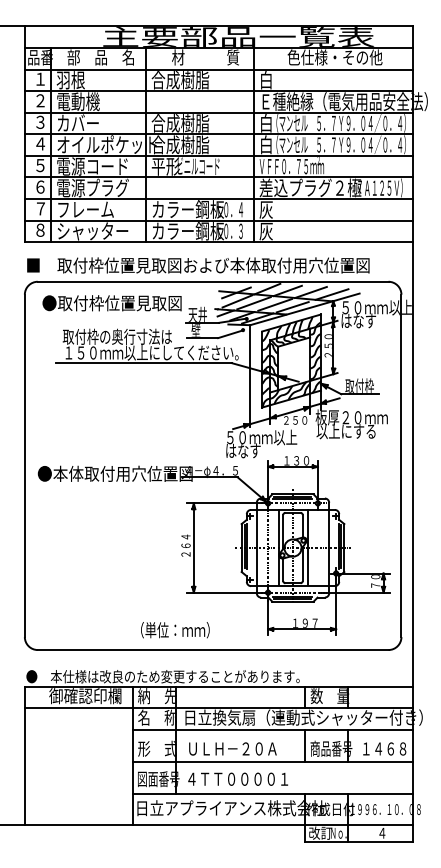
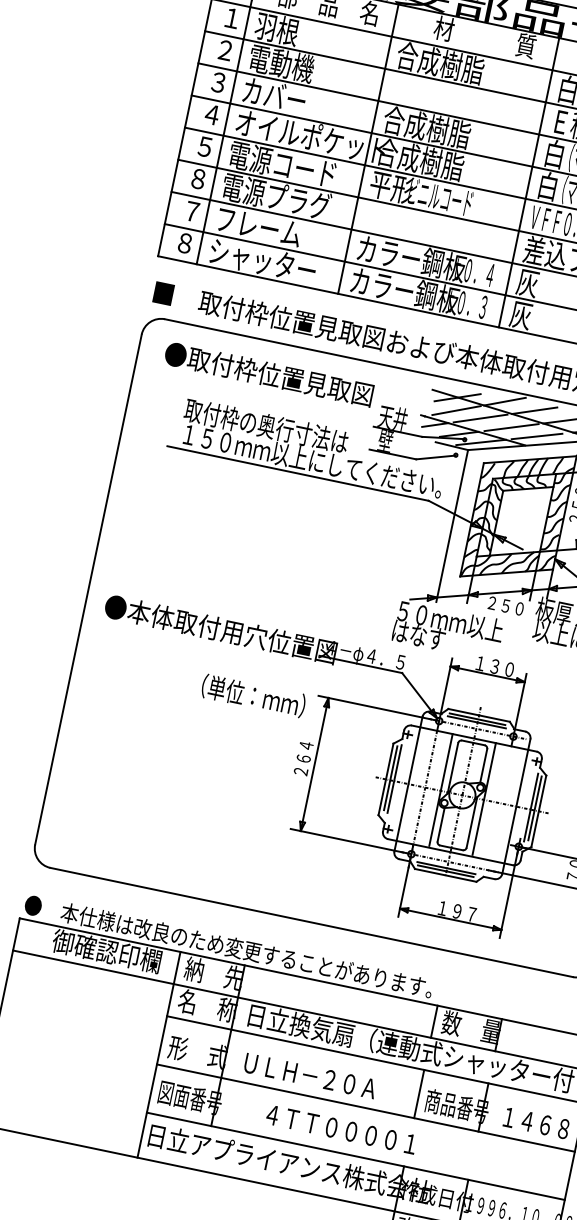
text: (40, 186) -> (198, 178), ６ -> ８
text: (175, 630) -> (253, 696), moved
text: (237, 778) -> (340, 1128), moved

